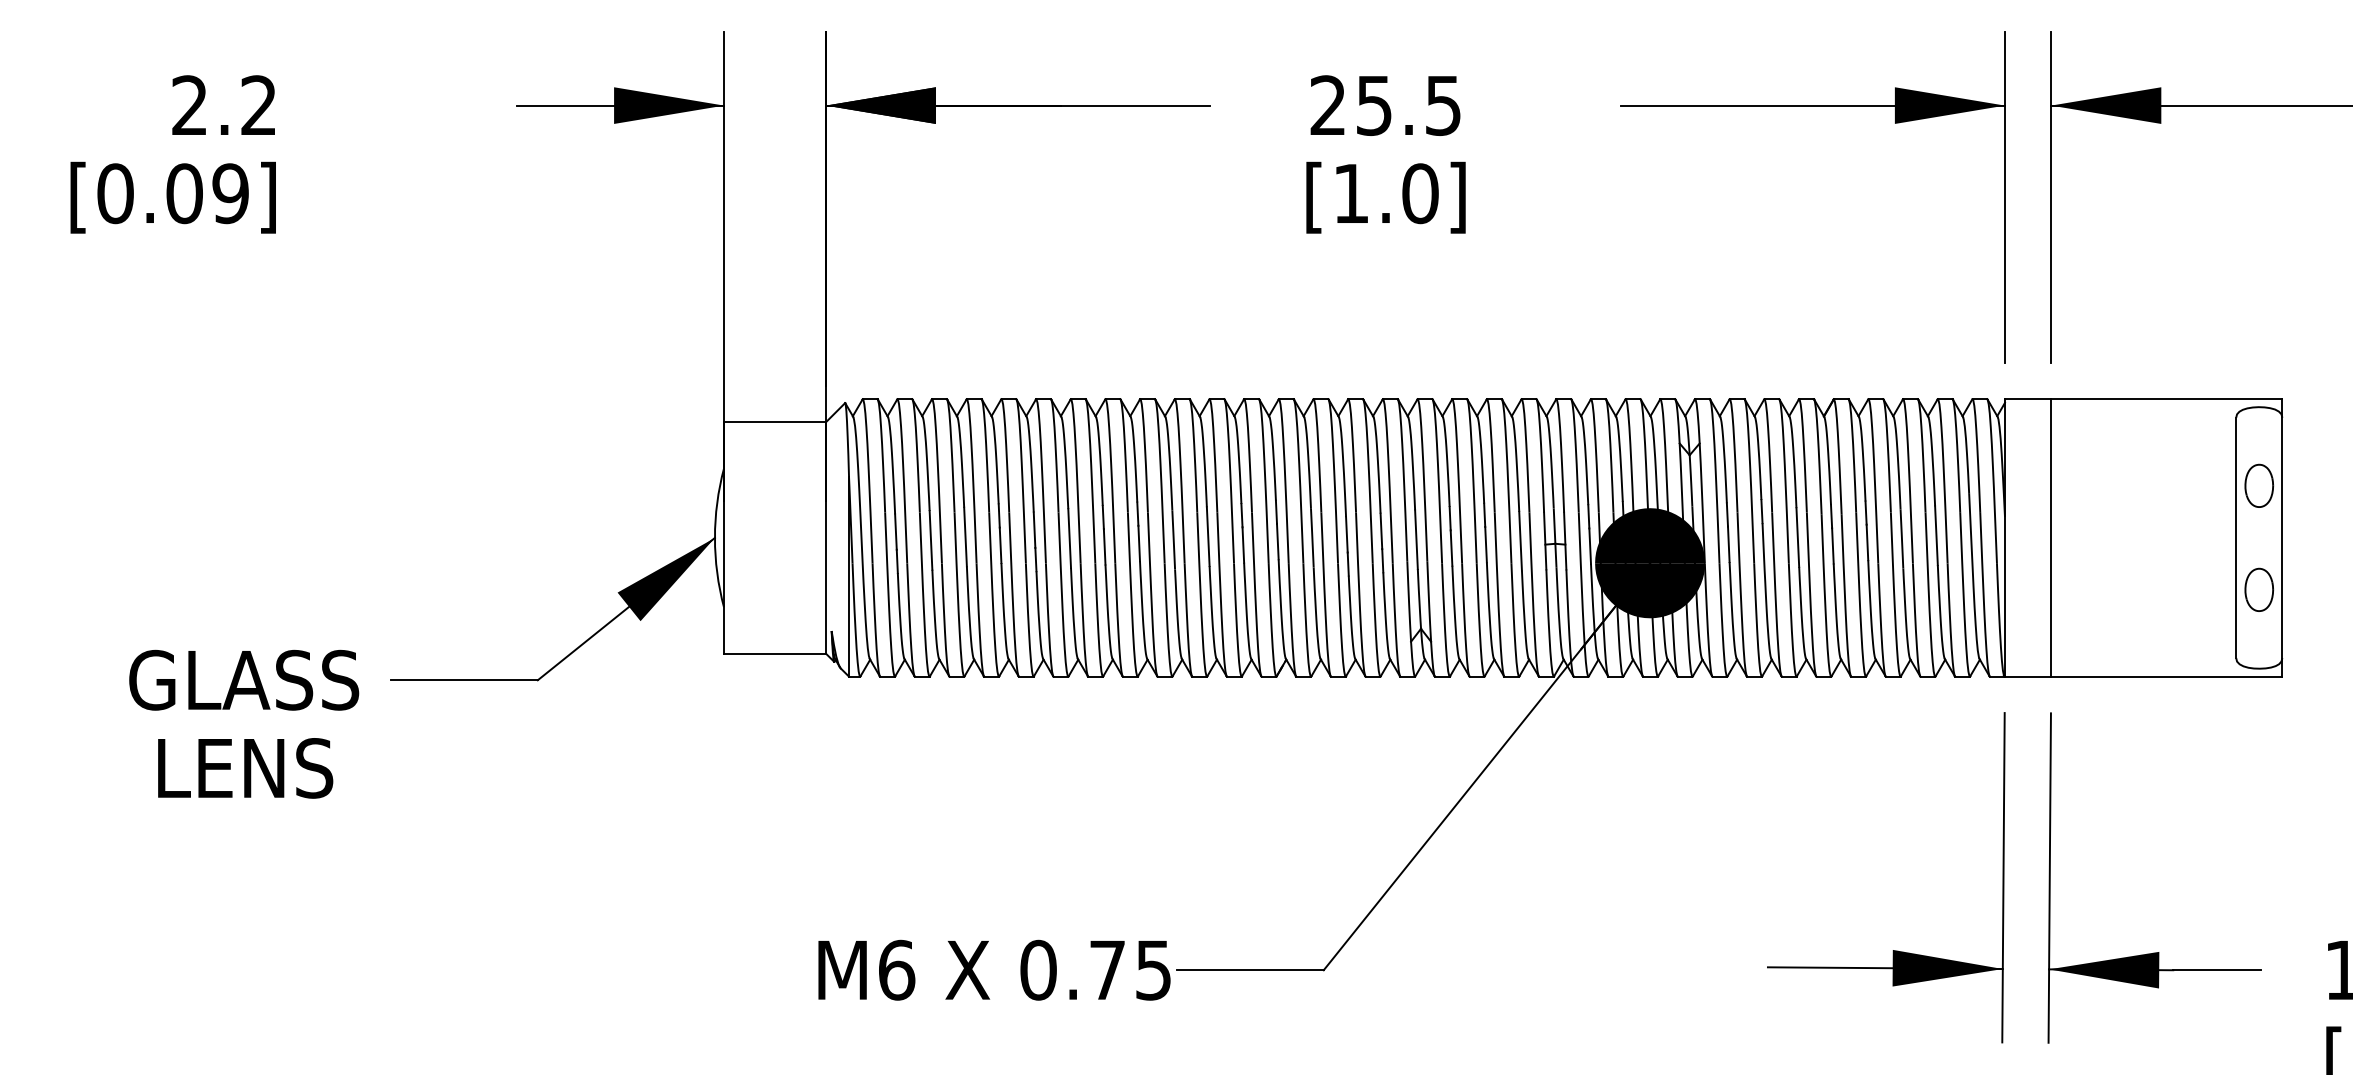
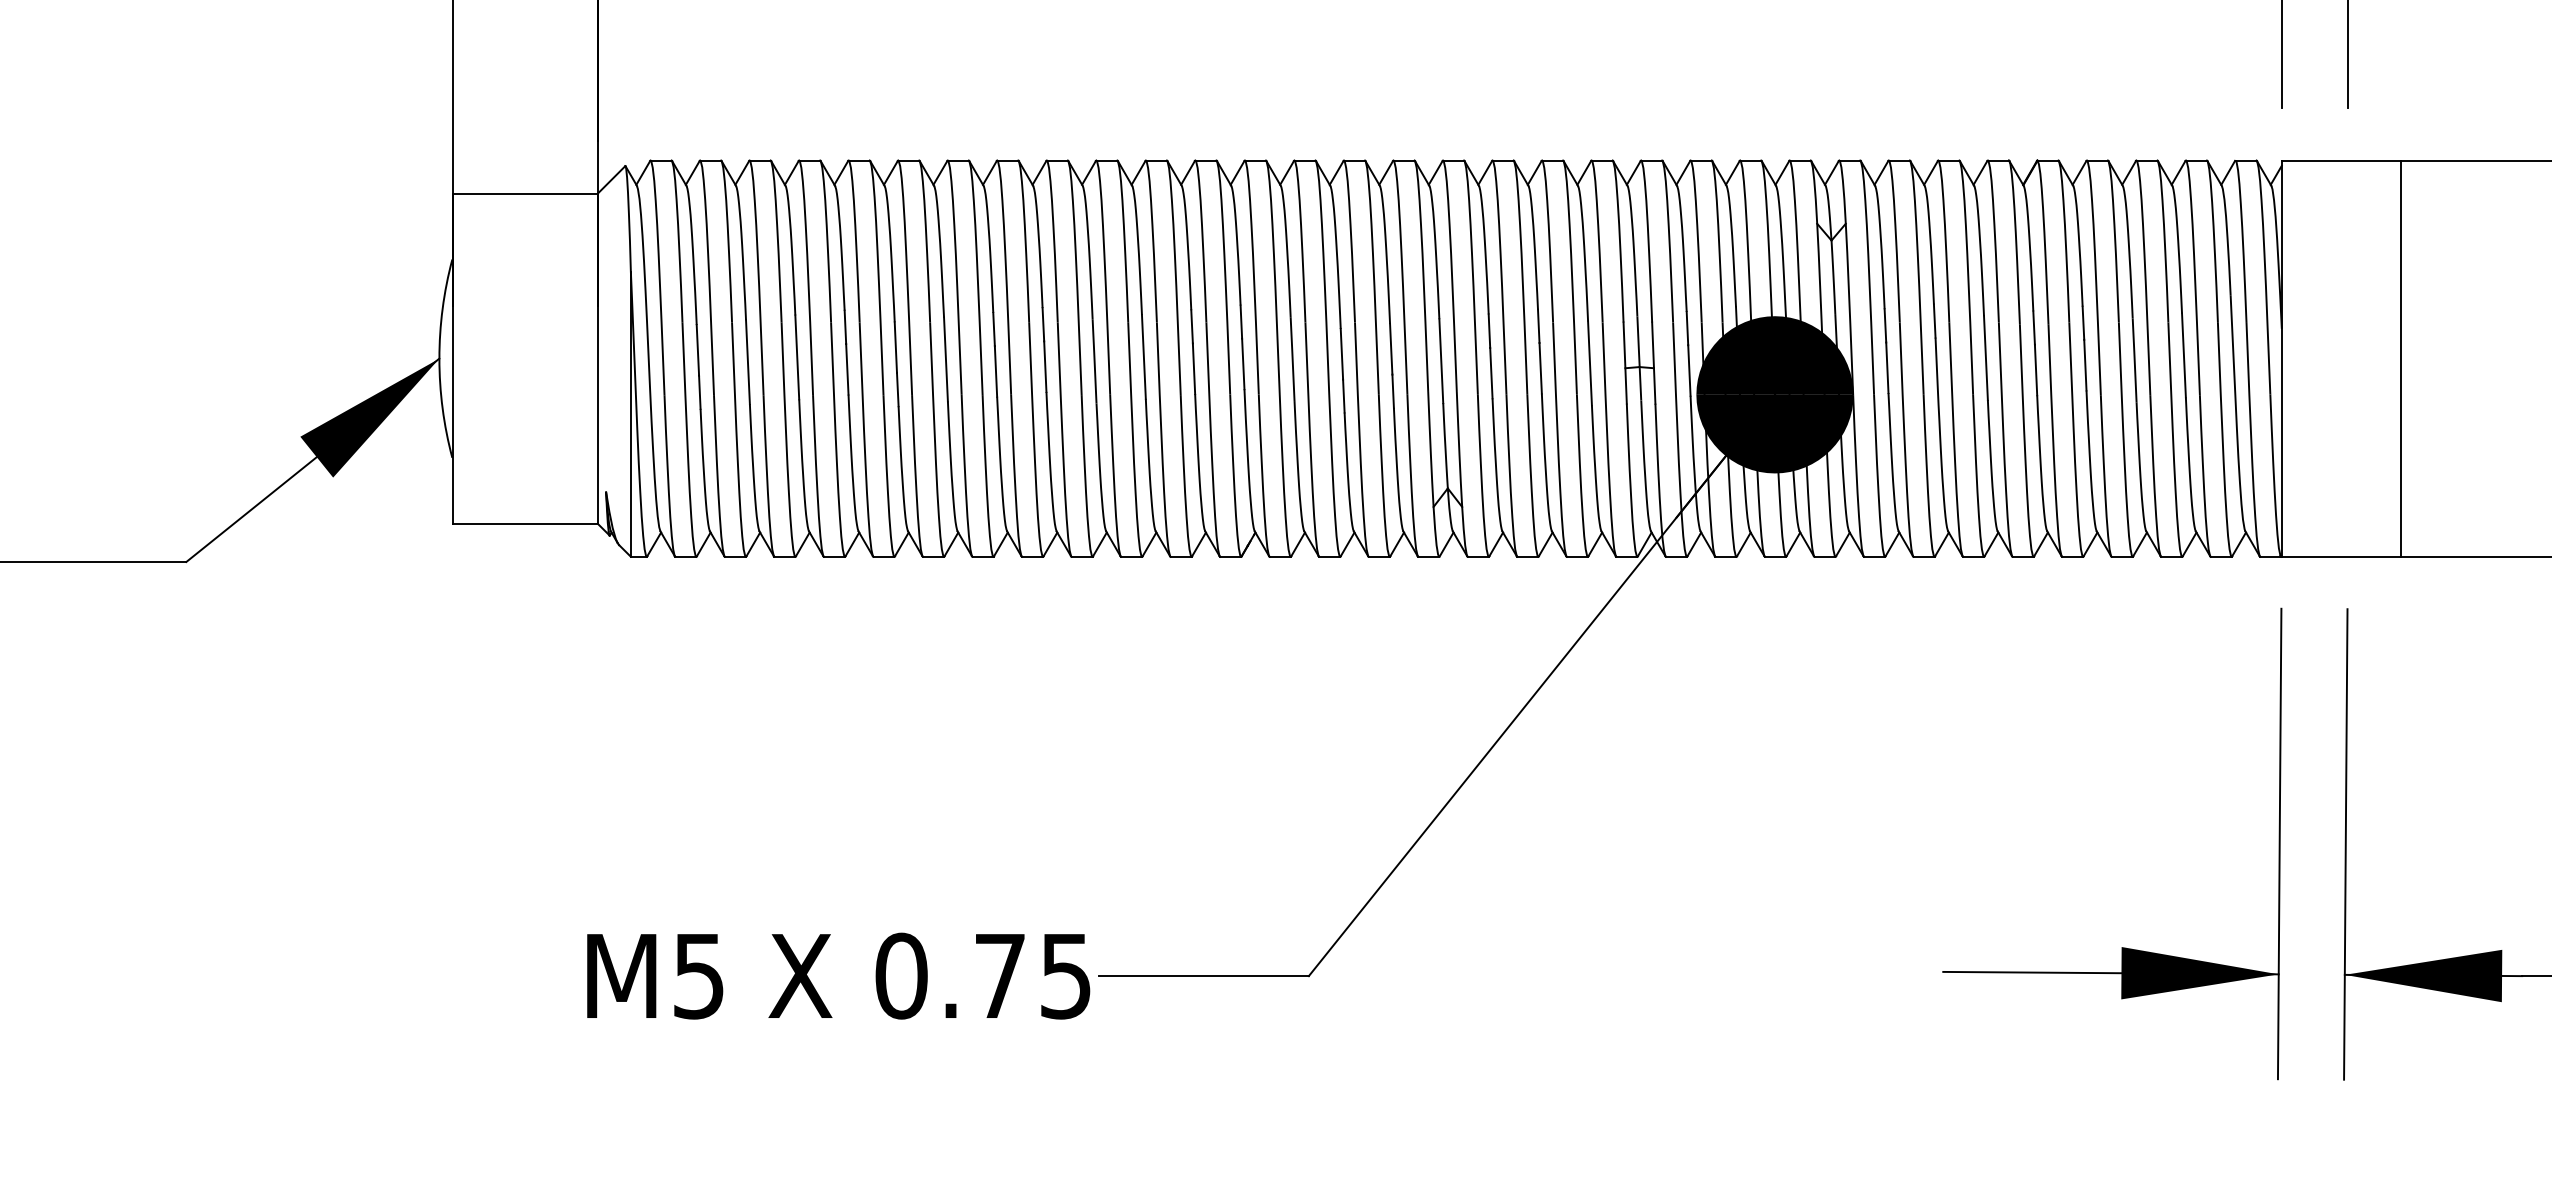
line: (2051, 537) -> (2401, 358), moved
text: (897, 969) -> (700, 975), M6 -> M5

